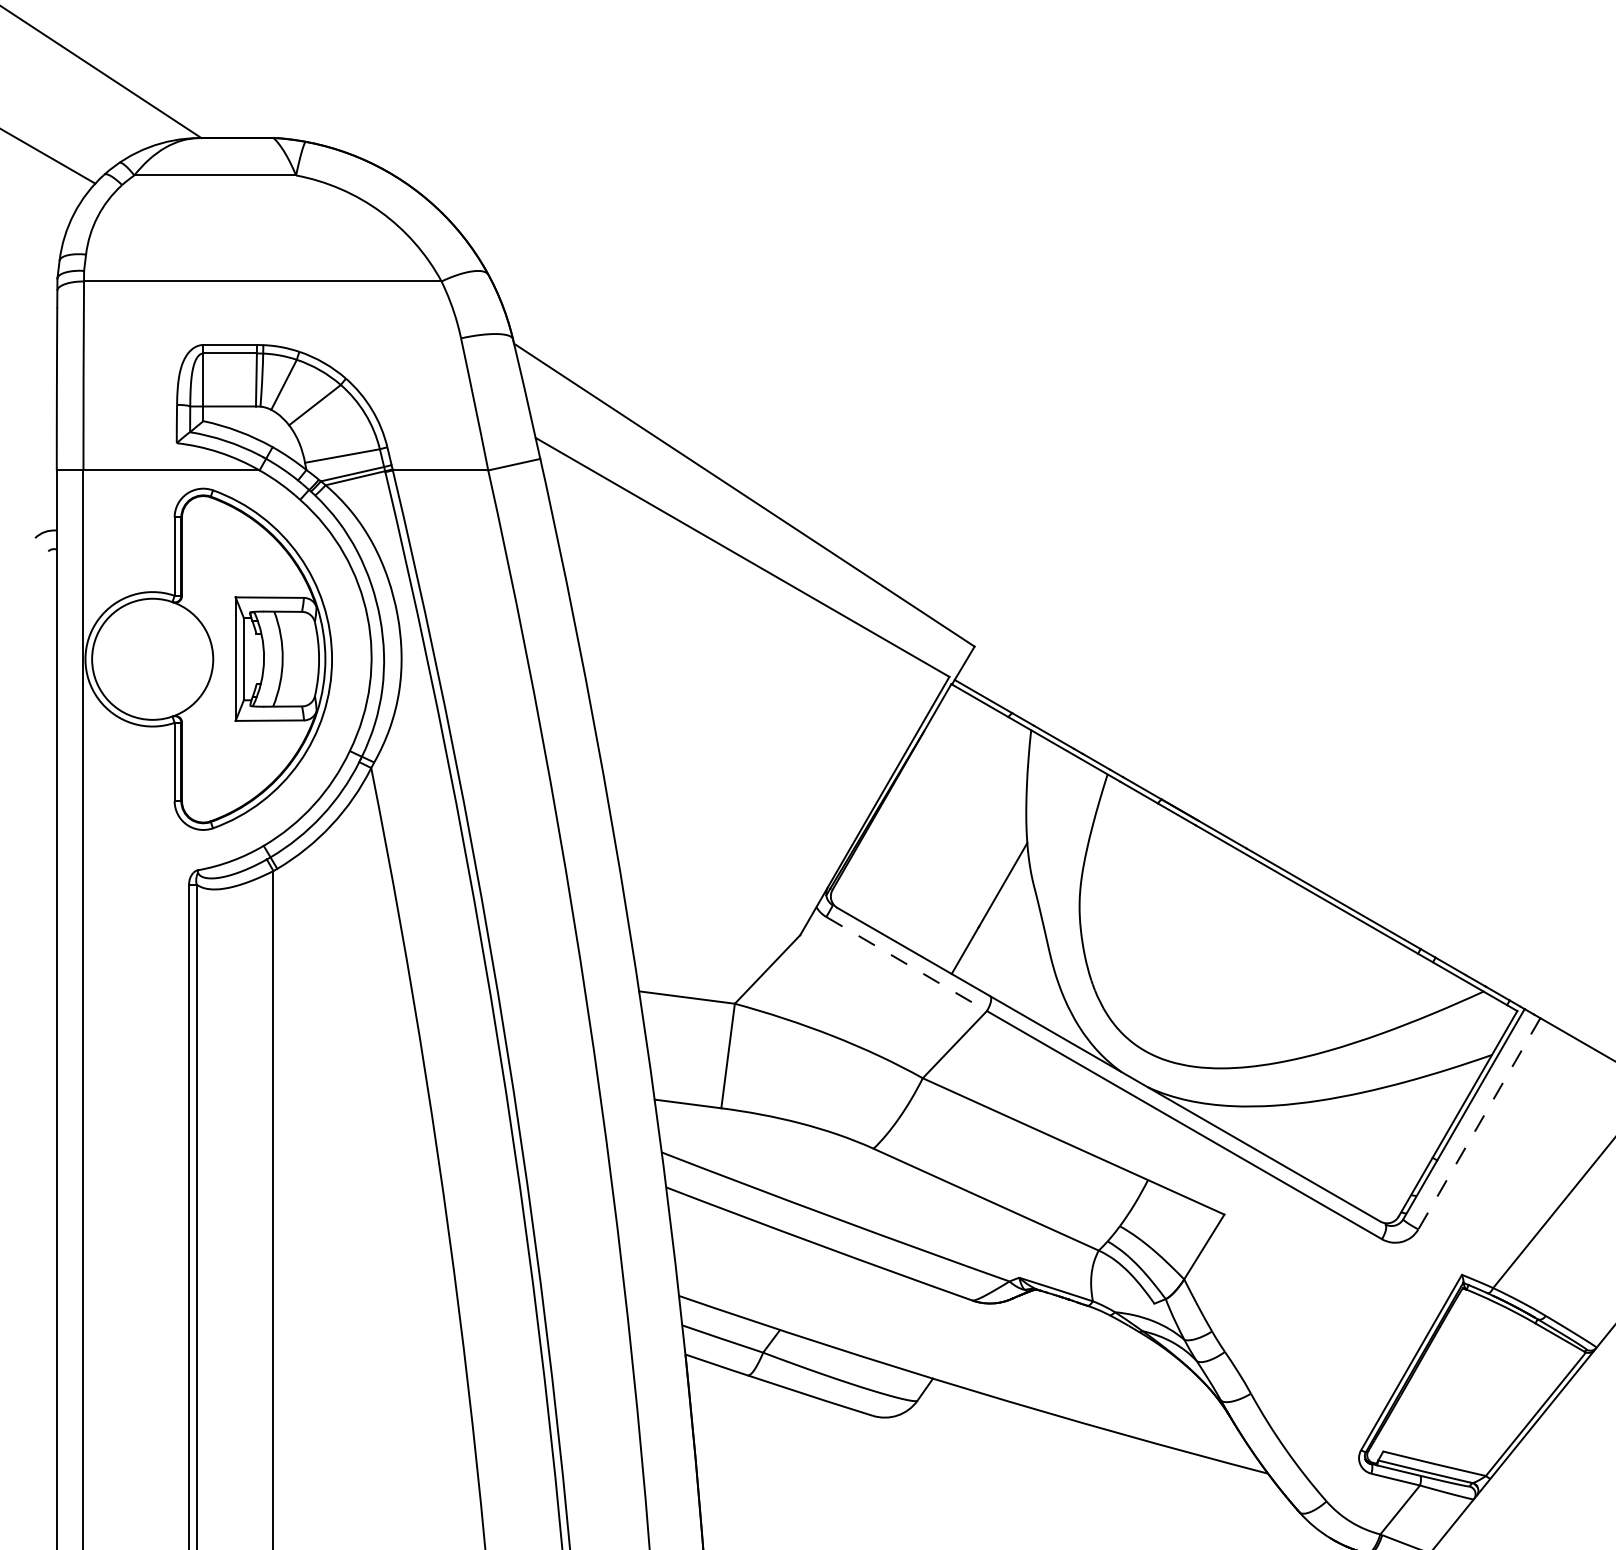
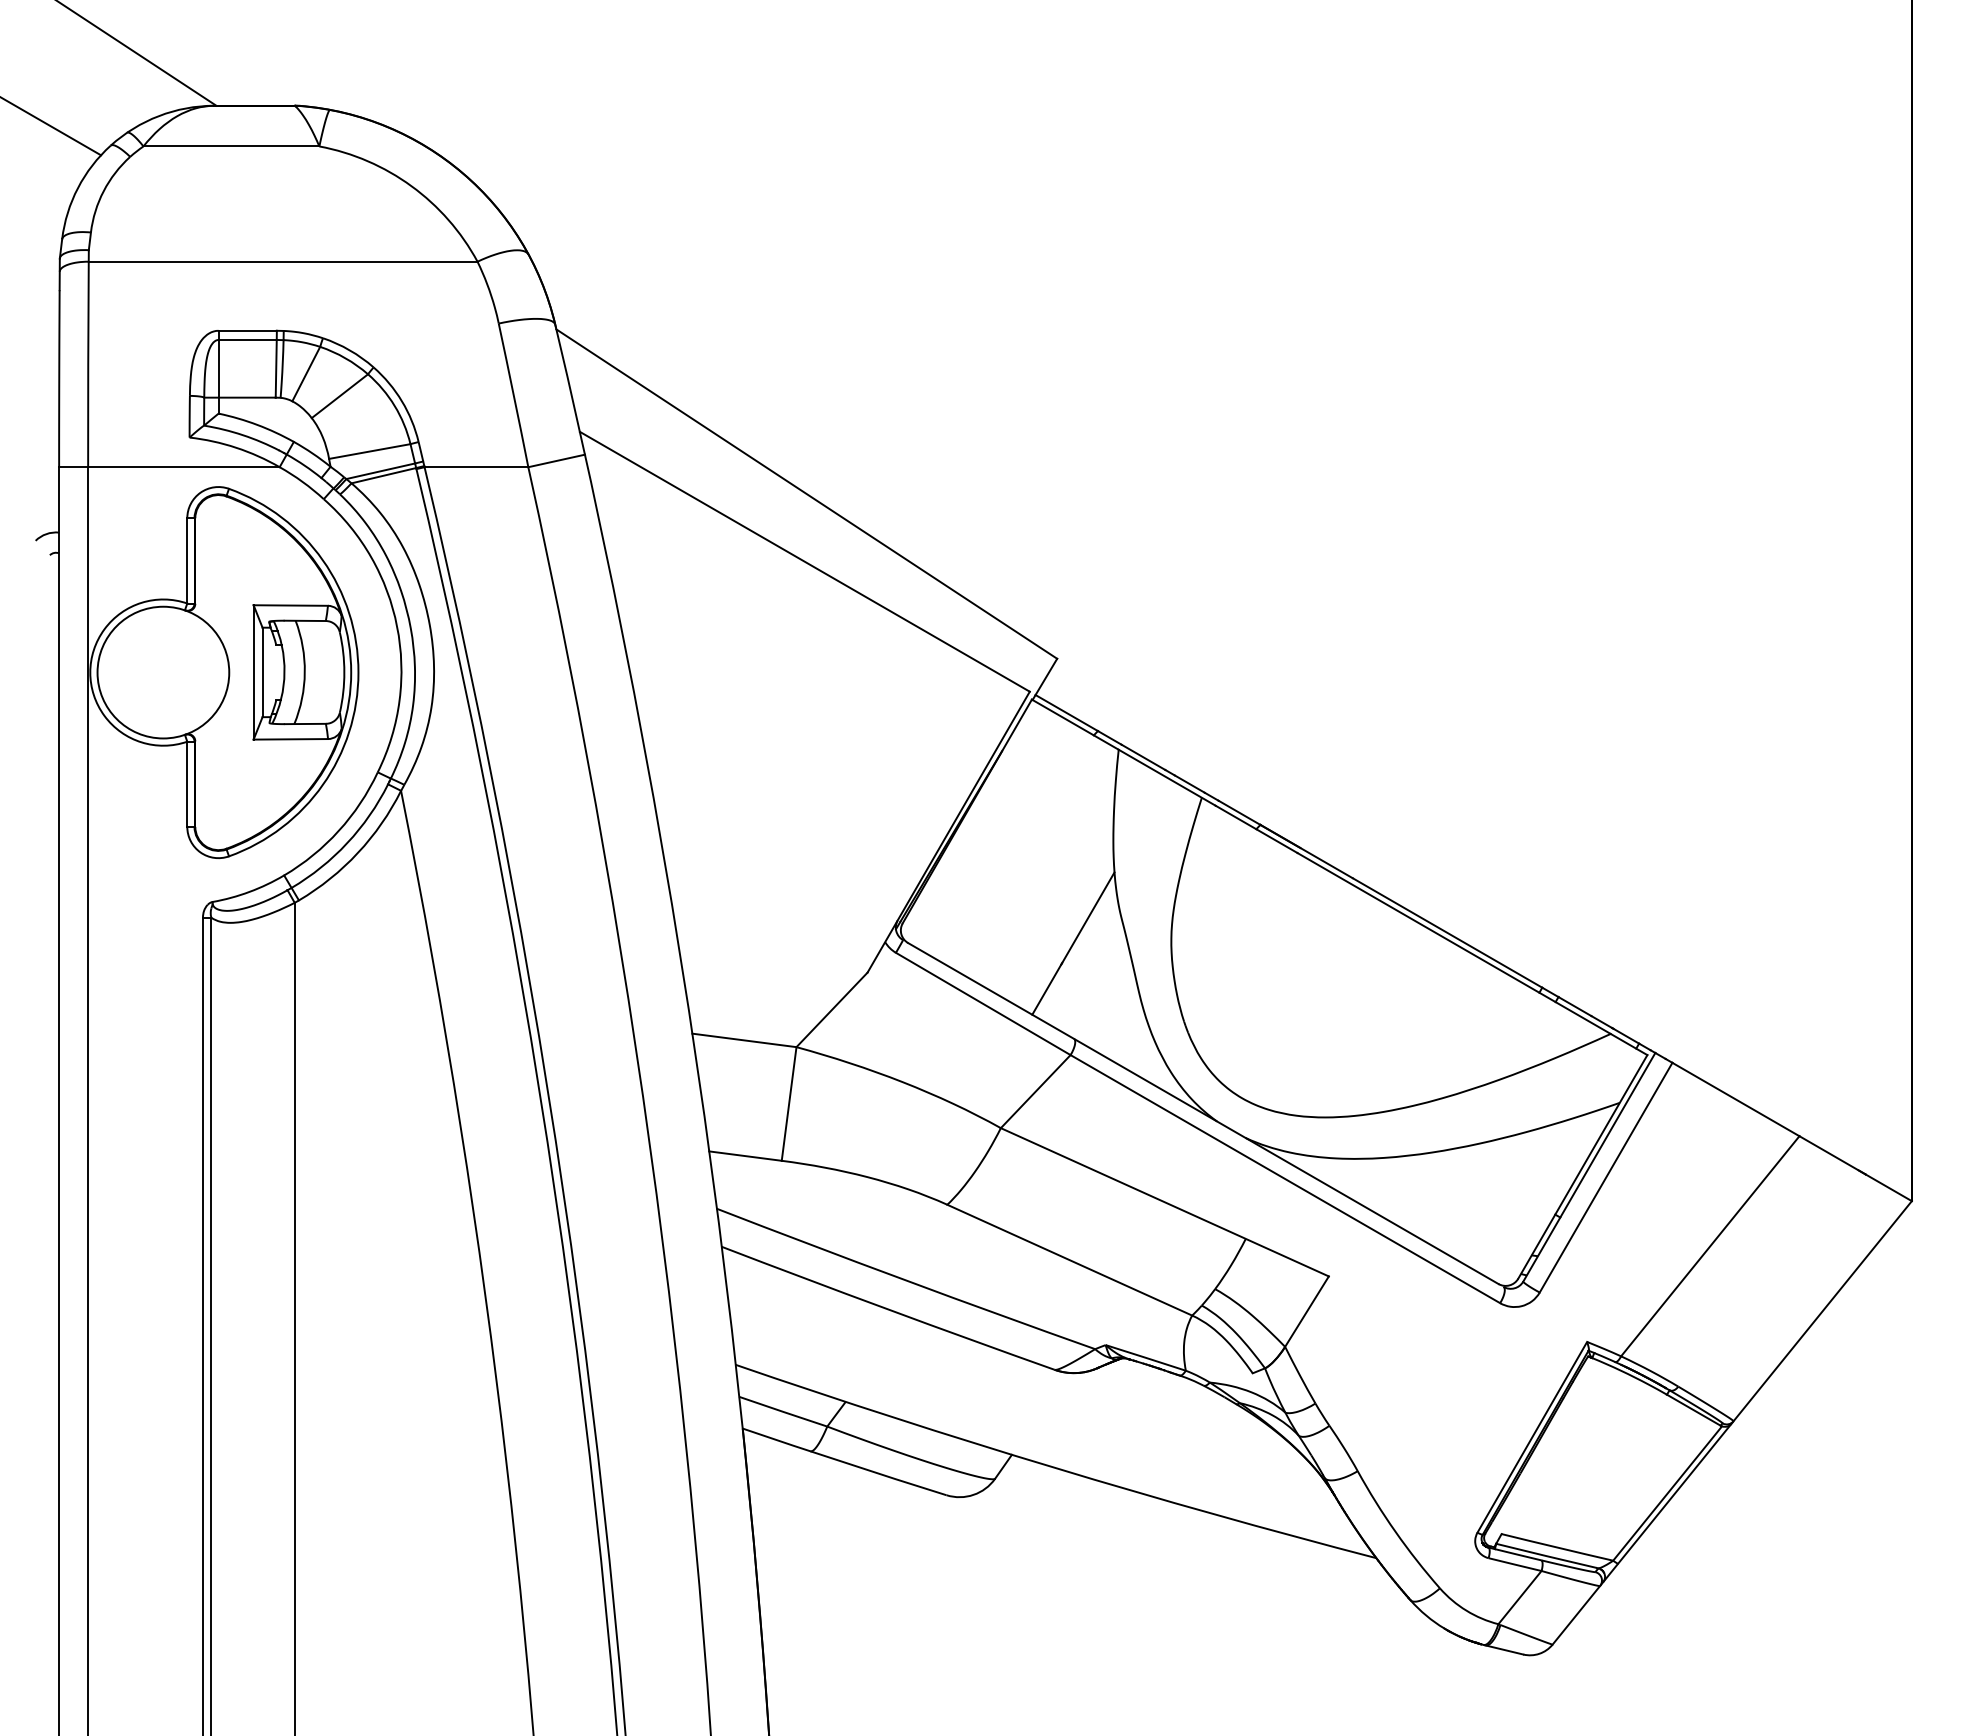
line: (906, 964) -> (983, 1004), dashed -> solid
line: (1479, 1123) -> (1606, 1177), dashed -> solid

